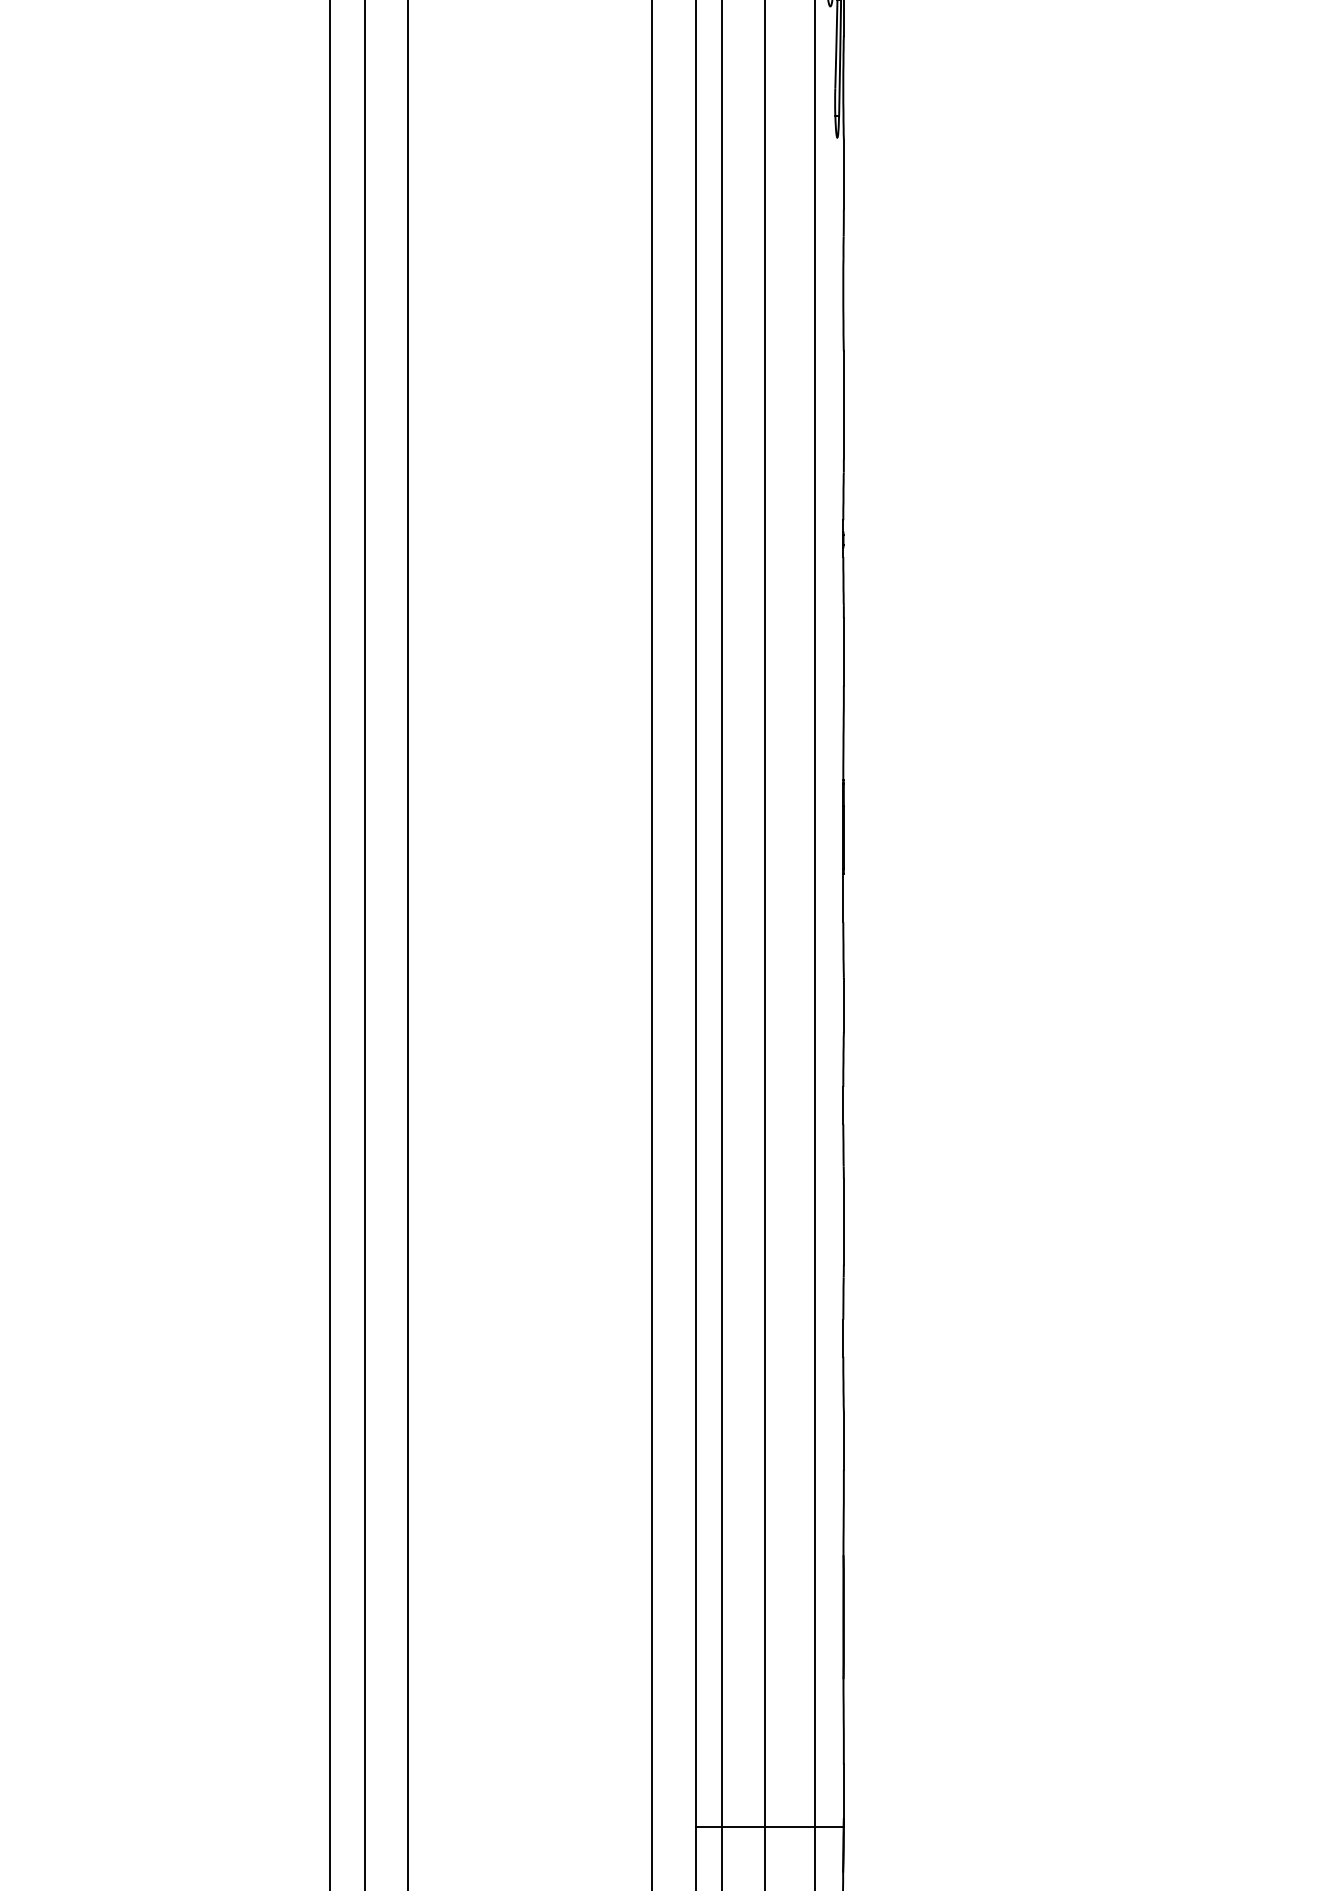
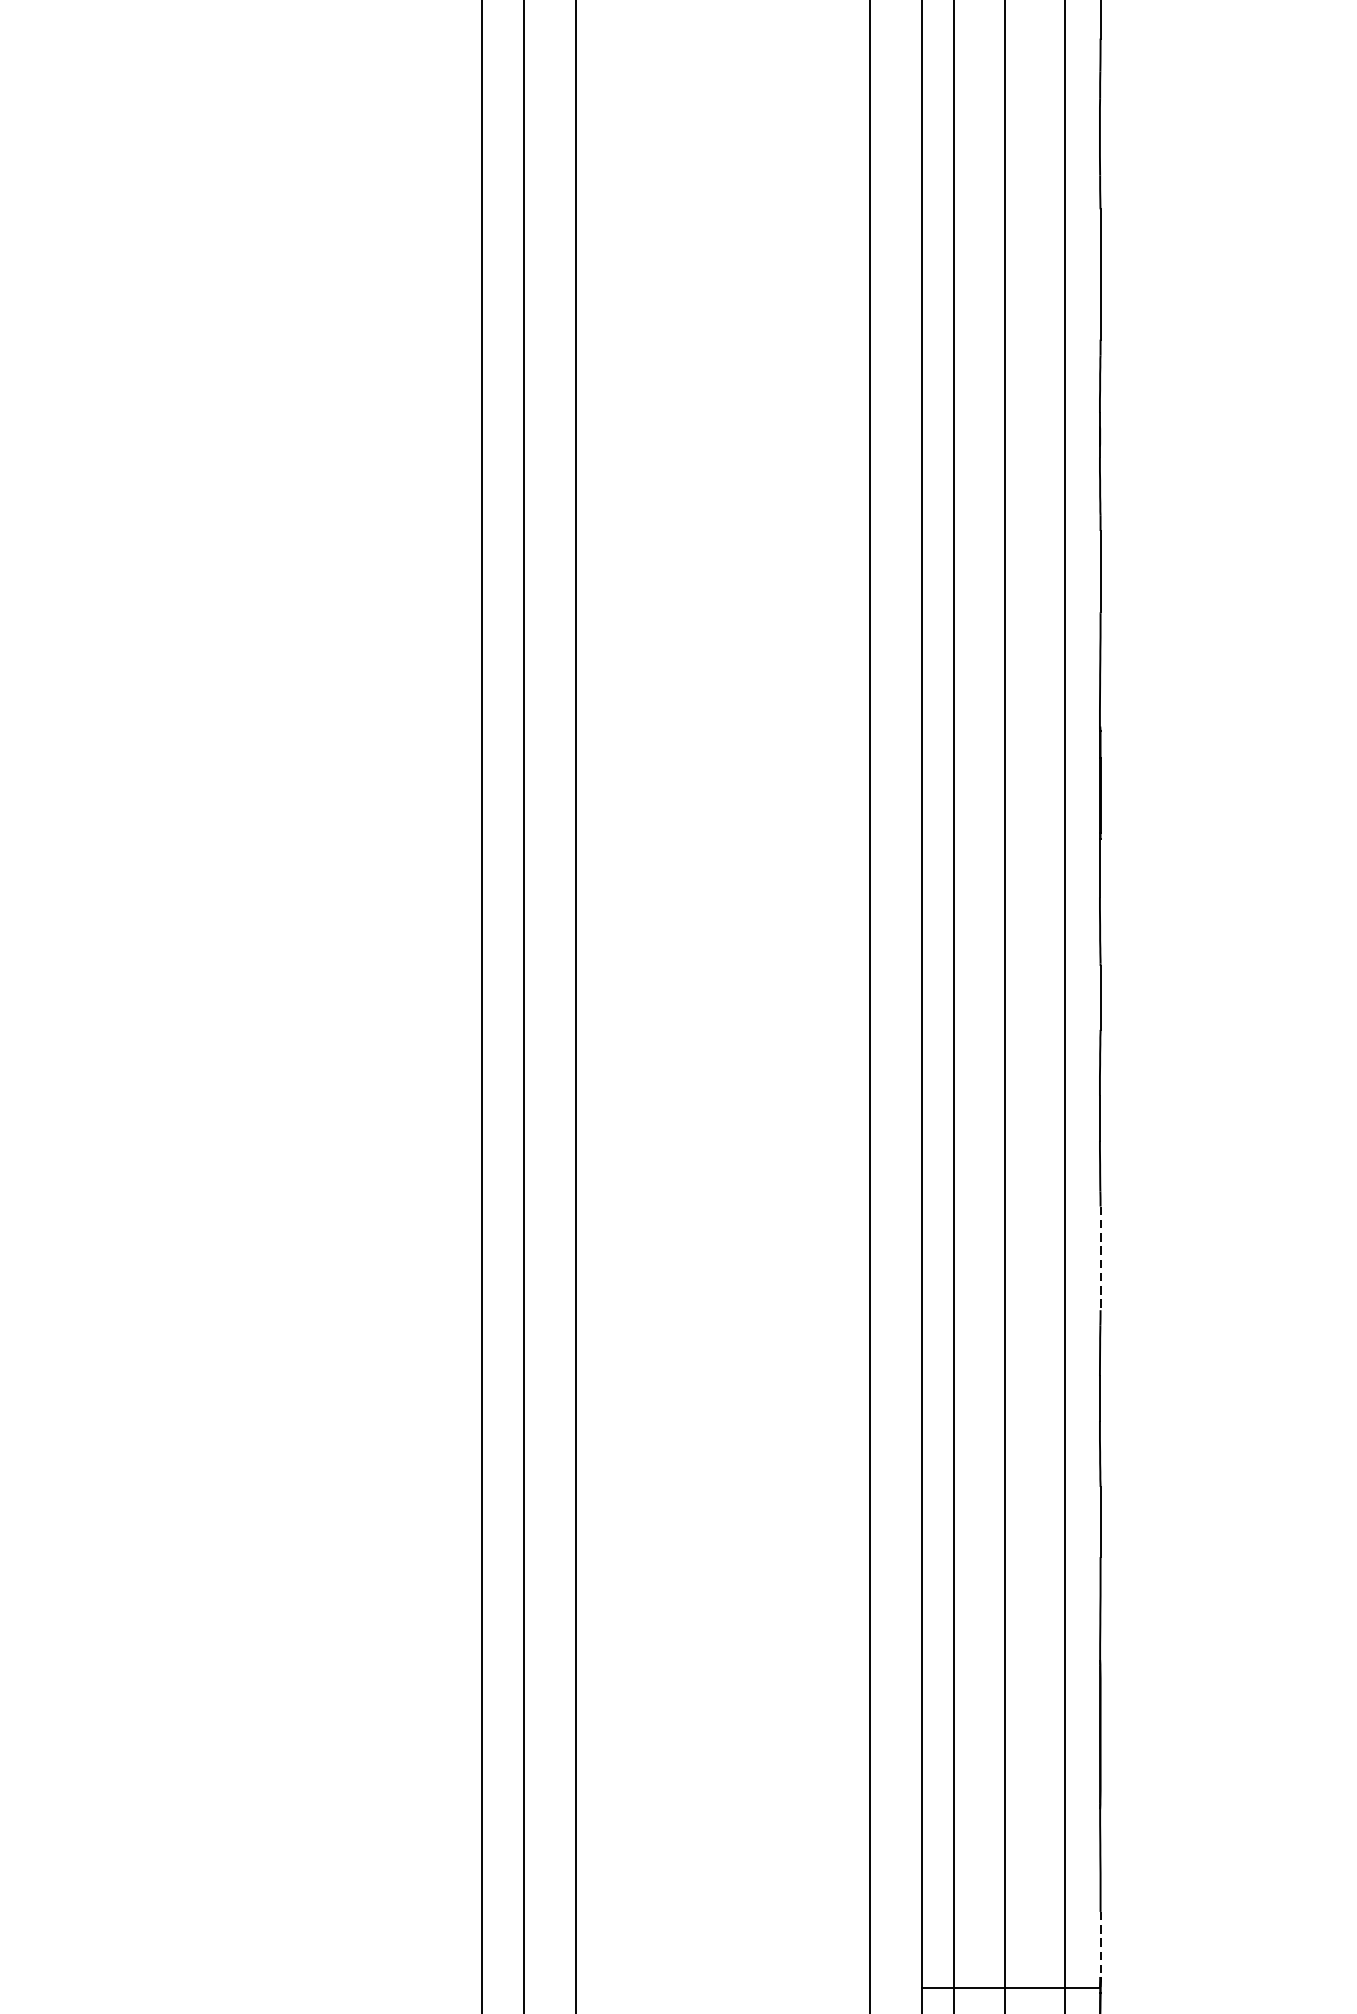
line: (843, 1222) -> (1100, 1259), solid -> dashed
line: (843, 1792) -> (1100, 1945), solid -> dashed

